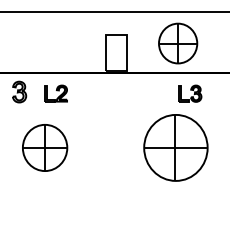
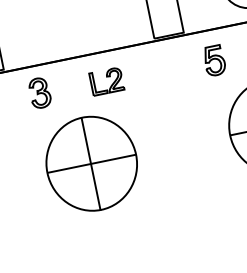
part: (55, 93) -> (106, 81), moved
part: (143, 94) -> (213, 60), added
part: (44, 147) -> (90, 163), size x1.43

